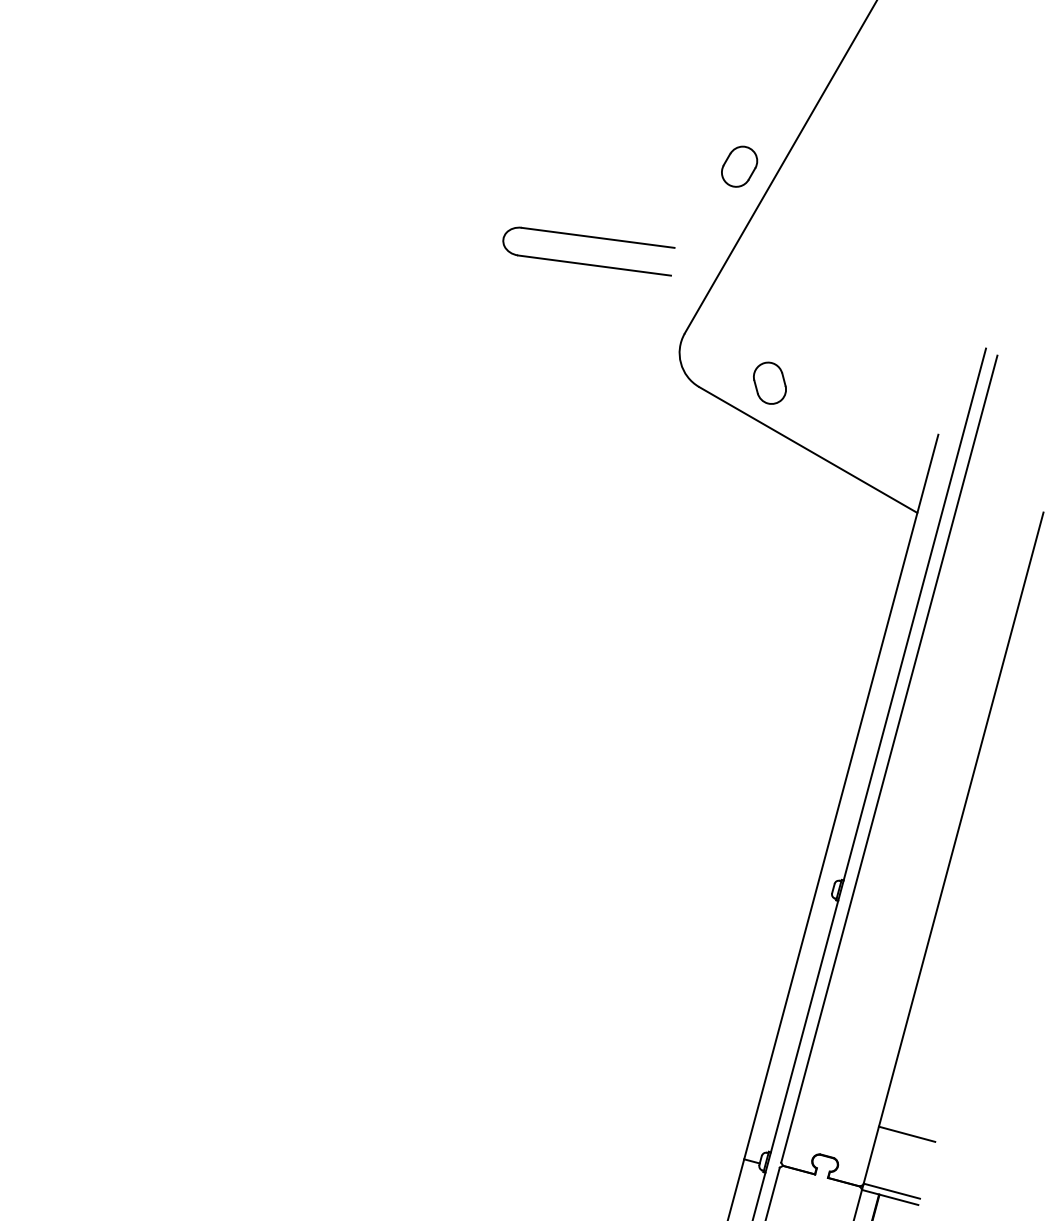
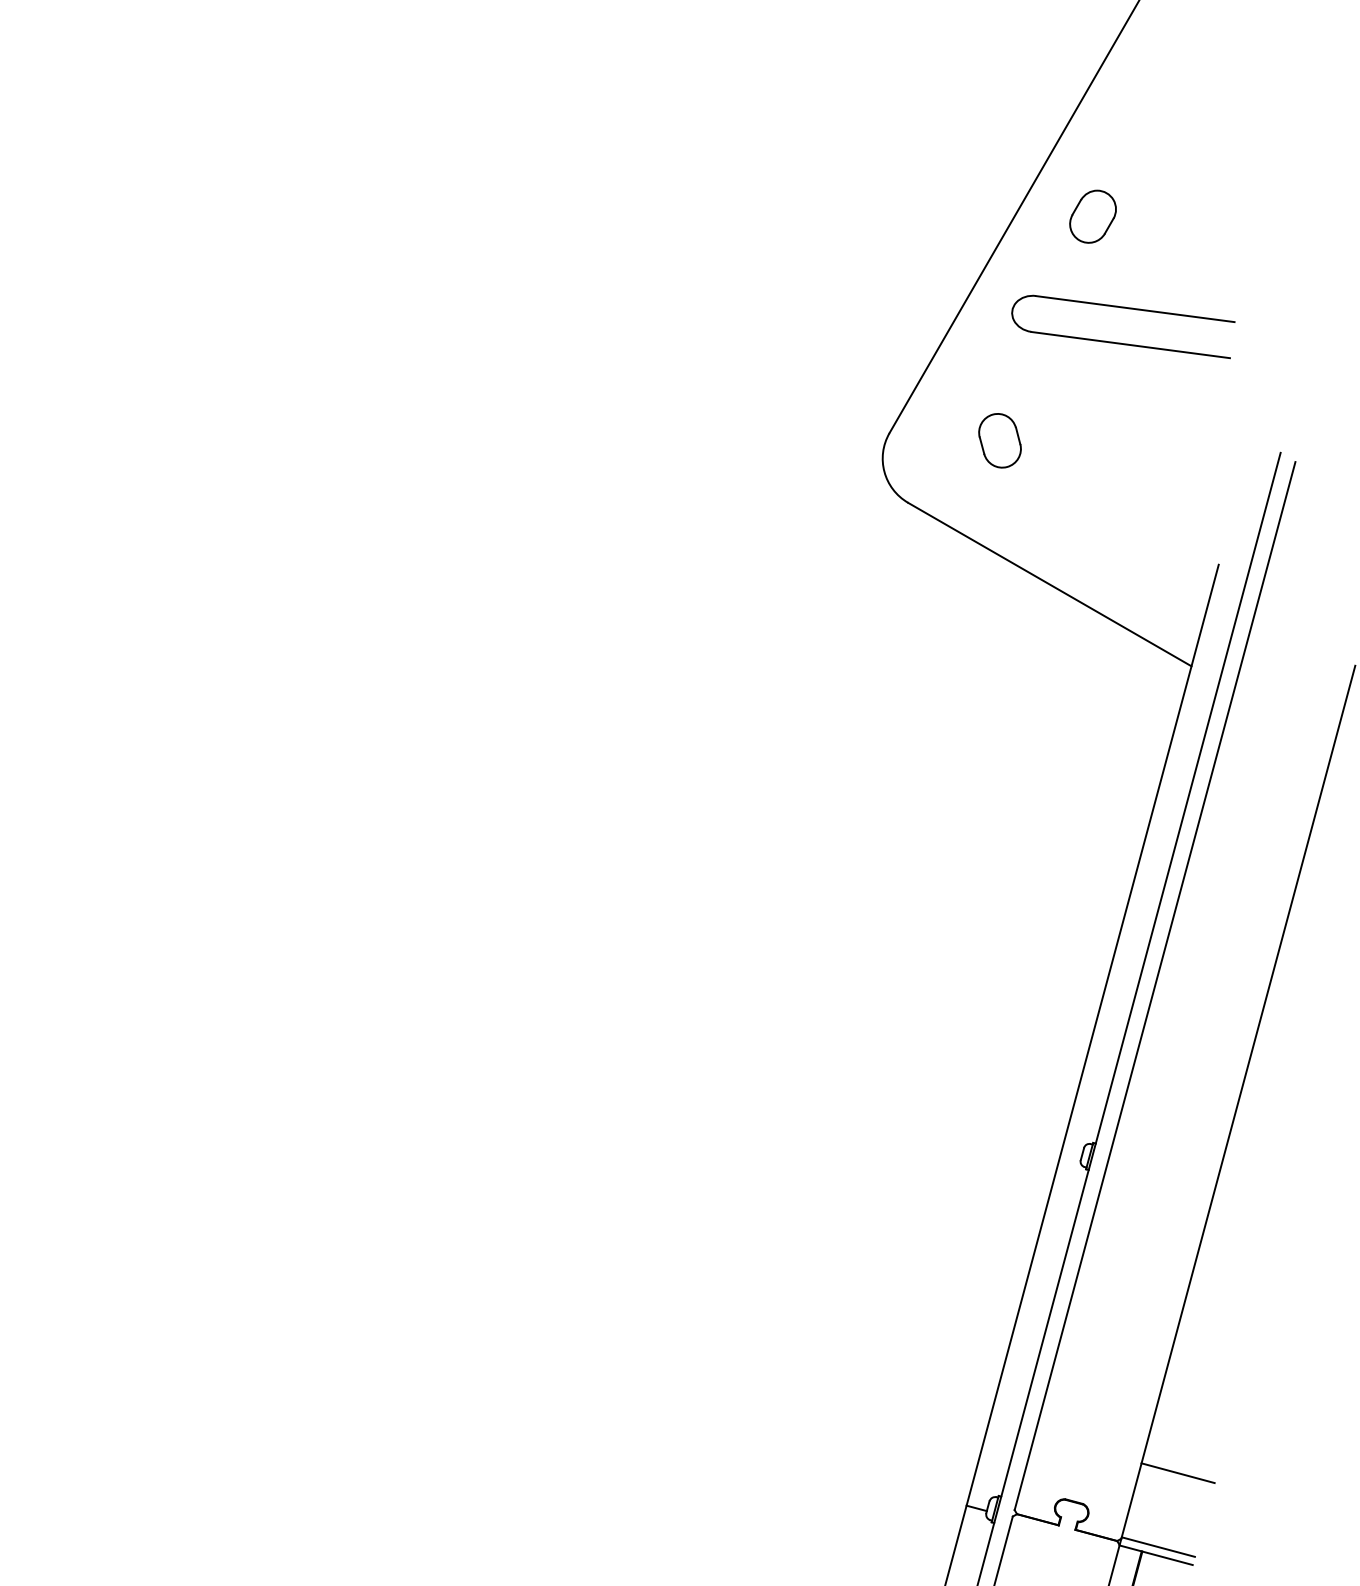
part: (739, 166) -> (1092, 216), moved
part: (588, 263) -> (1122, 342), moved
part: (769, 382) -> (999, 439), moved

